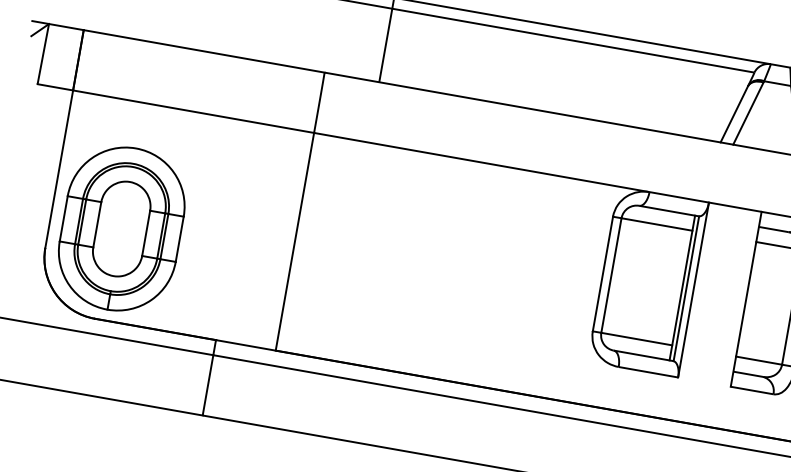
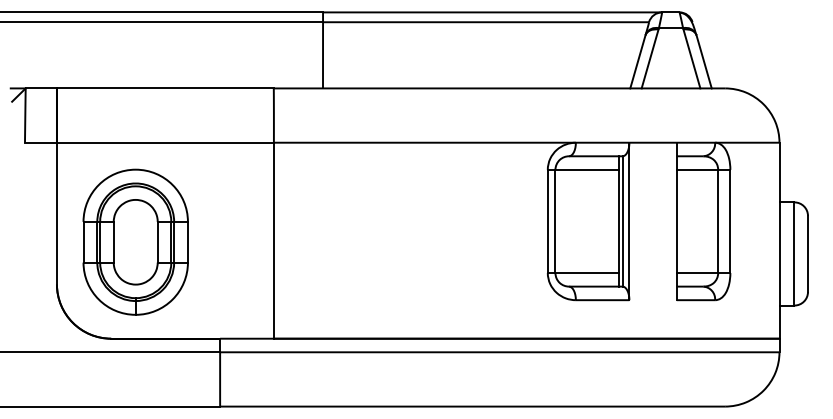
part: (121, 228) -> (135, 241), moved

